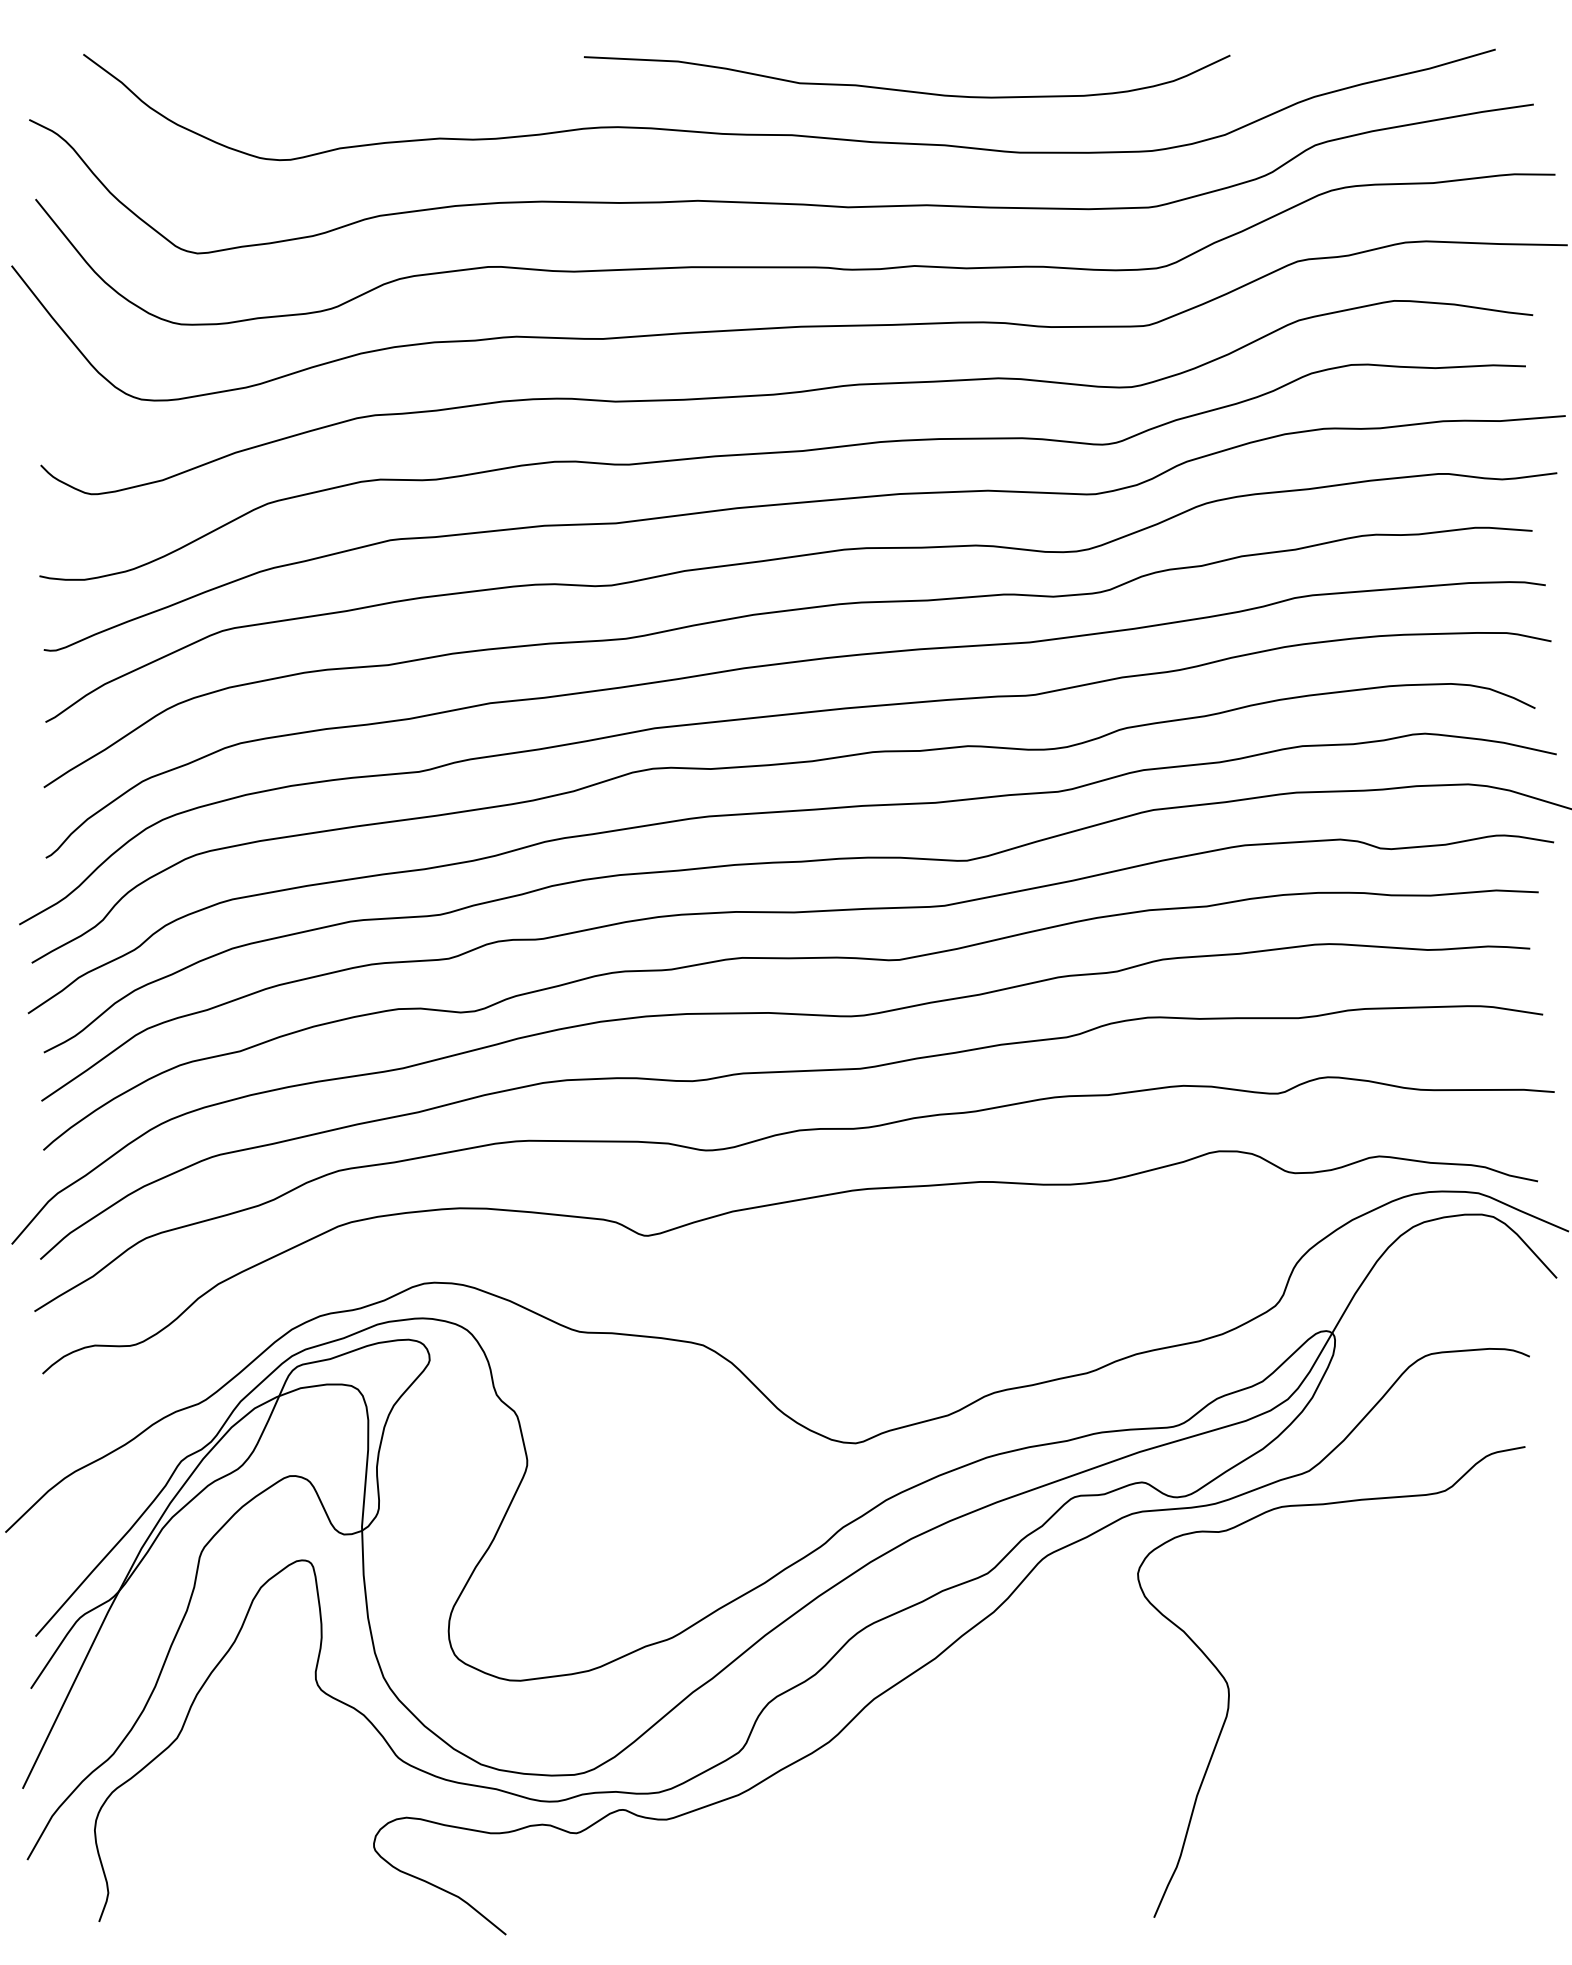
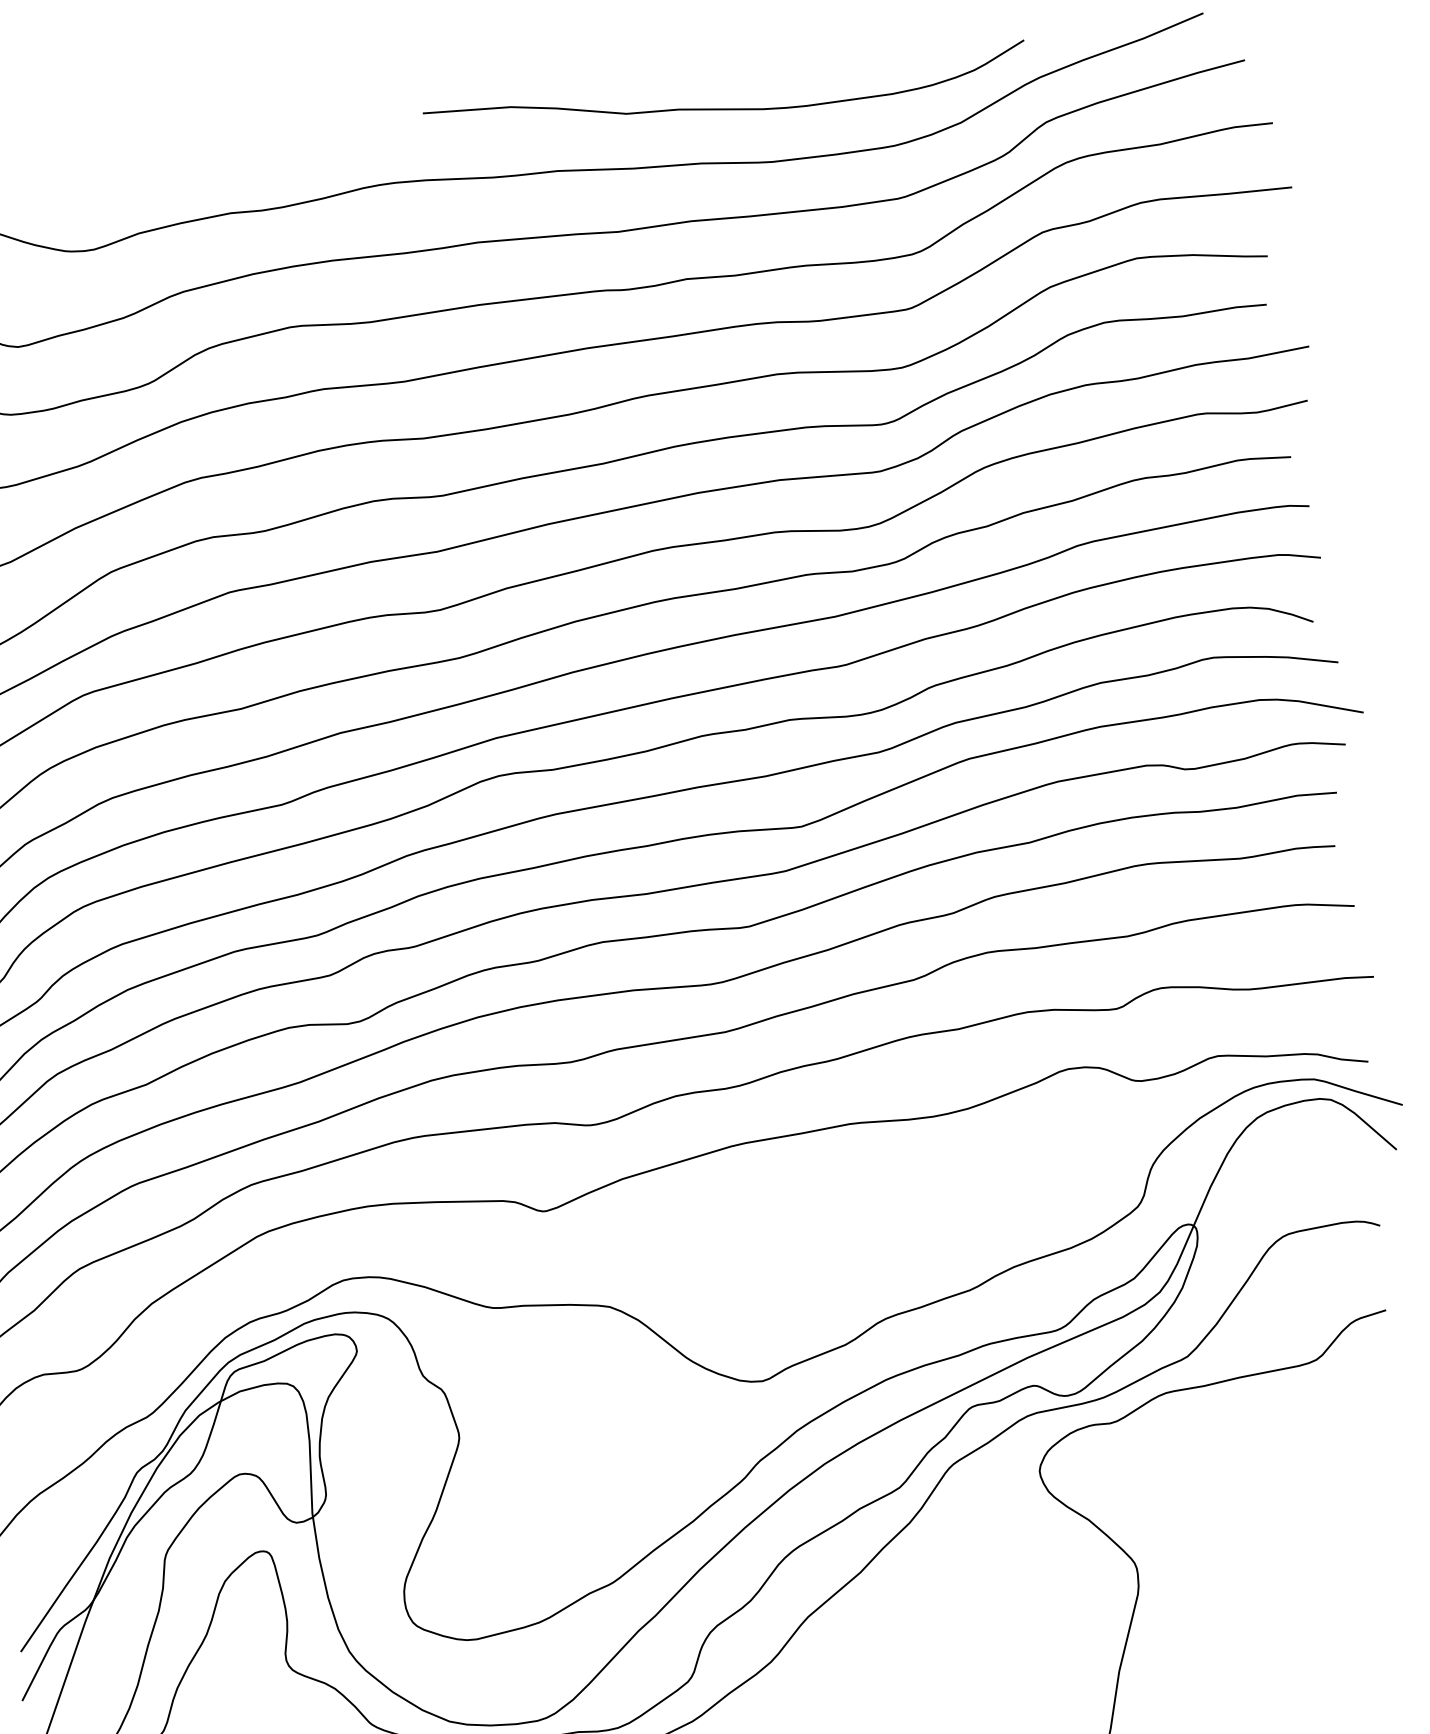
curve: (903, 89) -> (723, 108), moved

